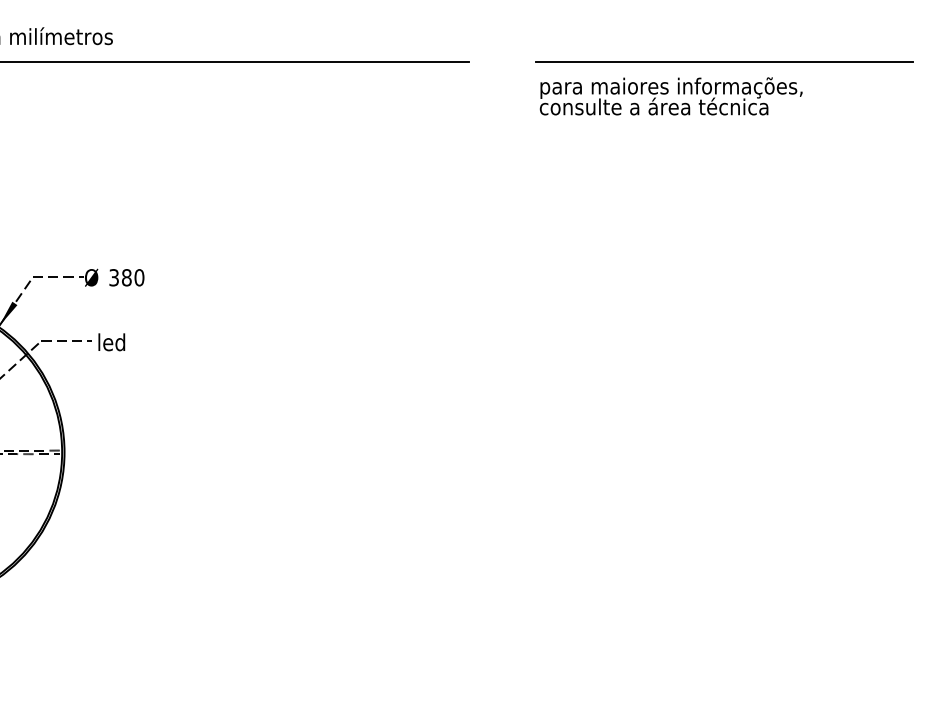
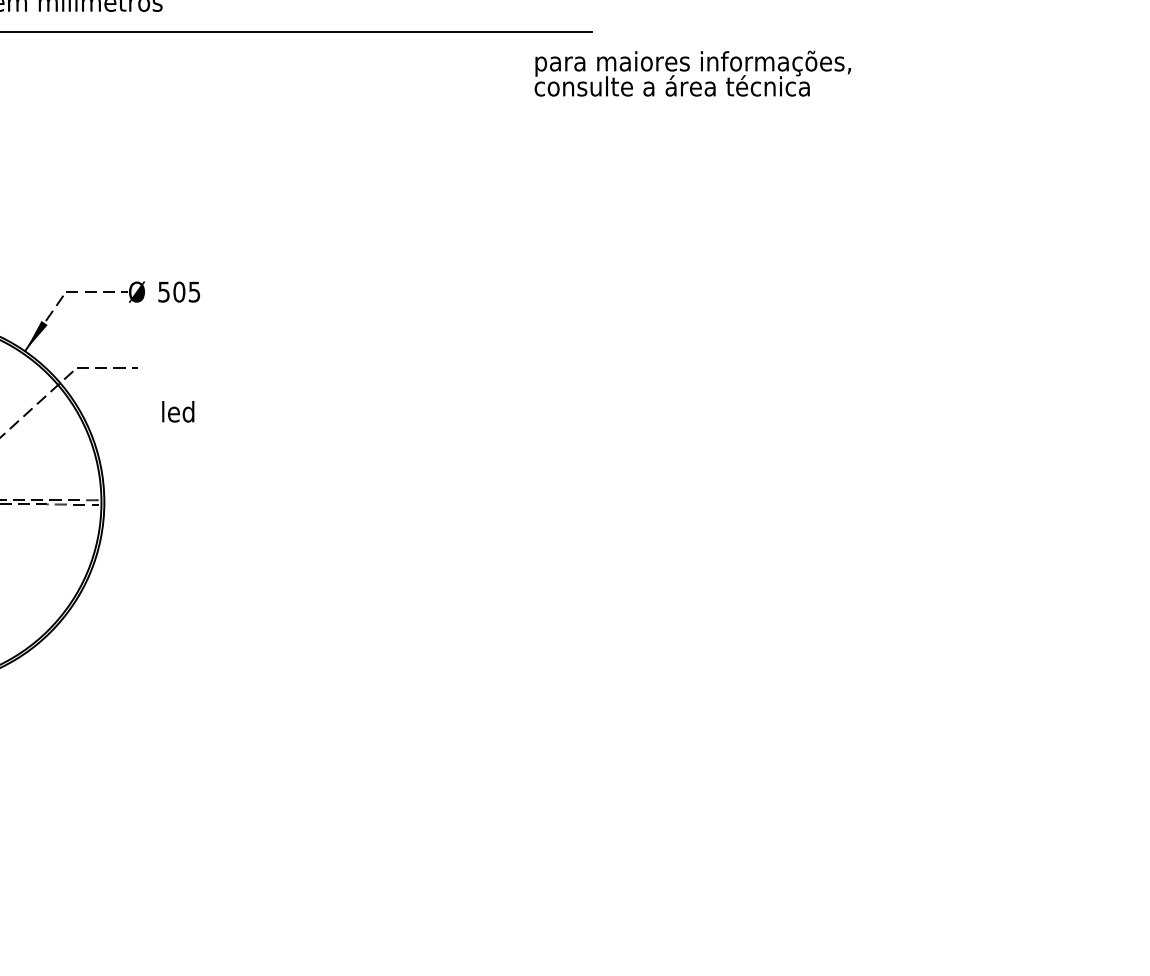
line: (724, 62) -> (899, 32), removed
text: (670, 96) -> (692, 73), moved
text: (126, 277) -> (179, 291), 380 -> 505
text: (111, 342) -> (178, 411), moved

